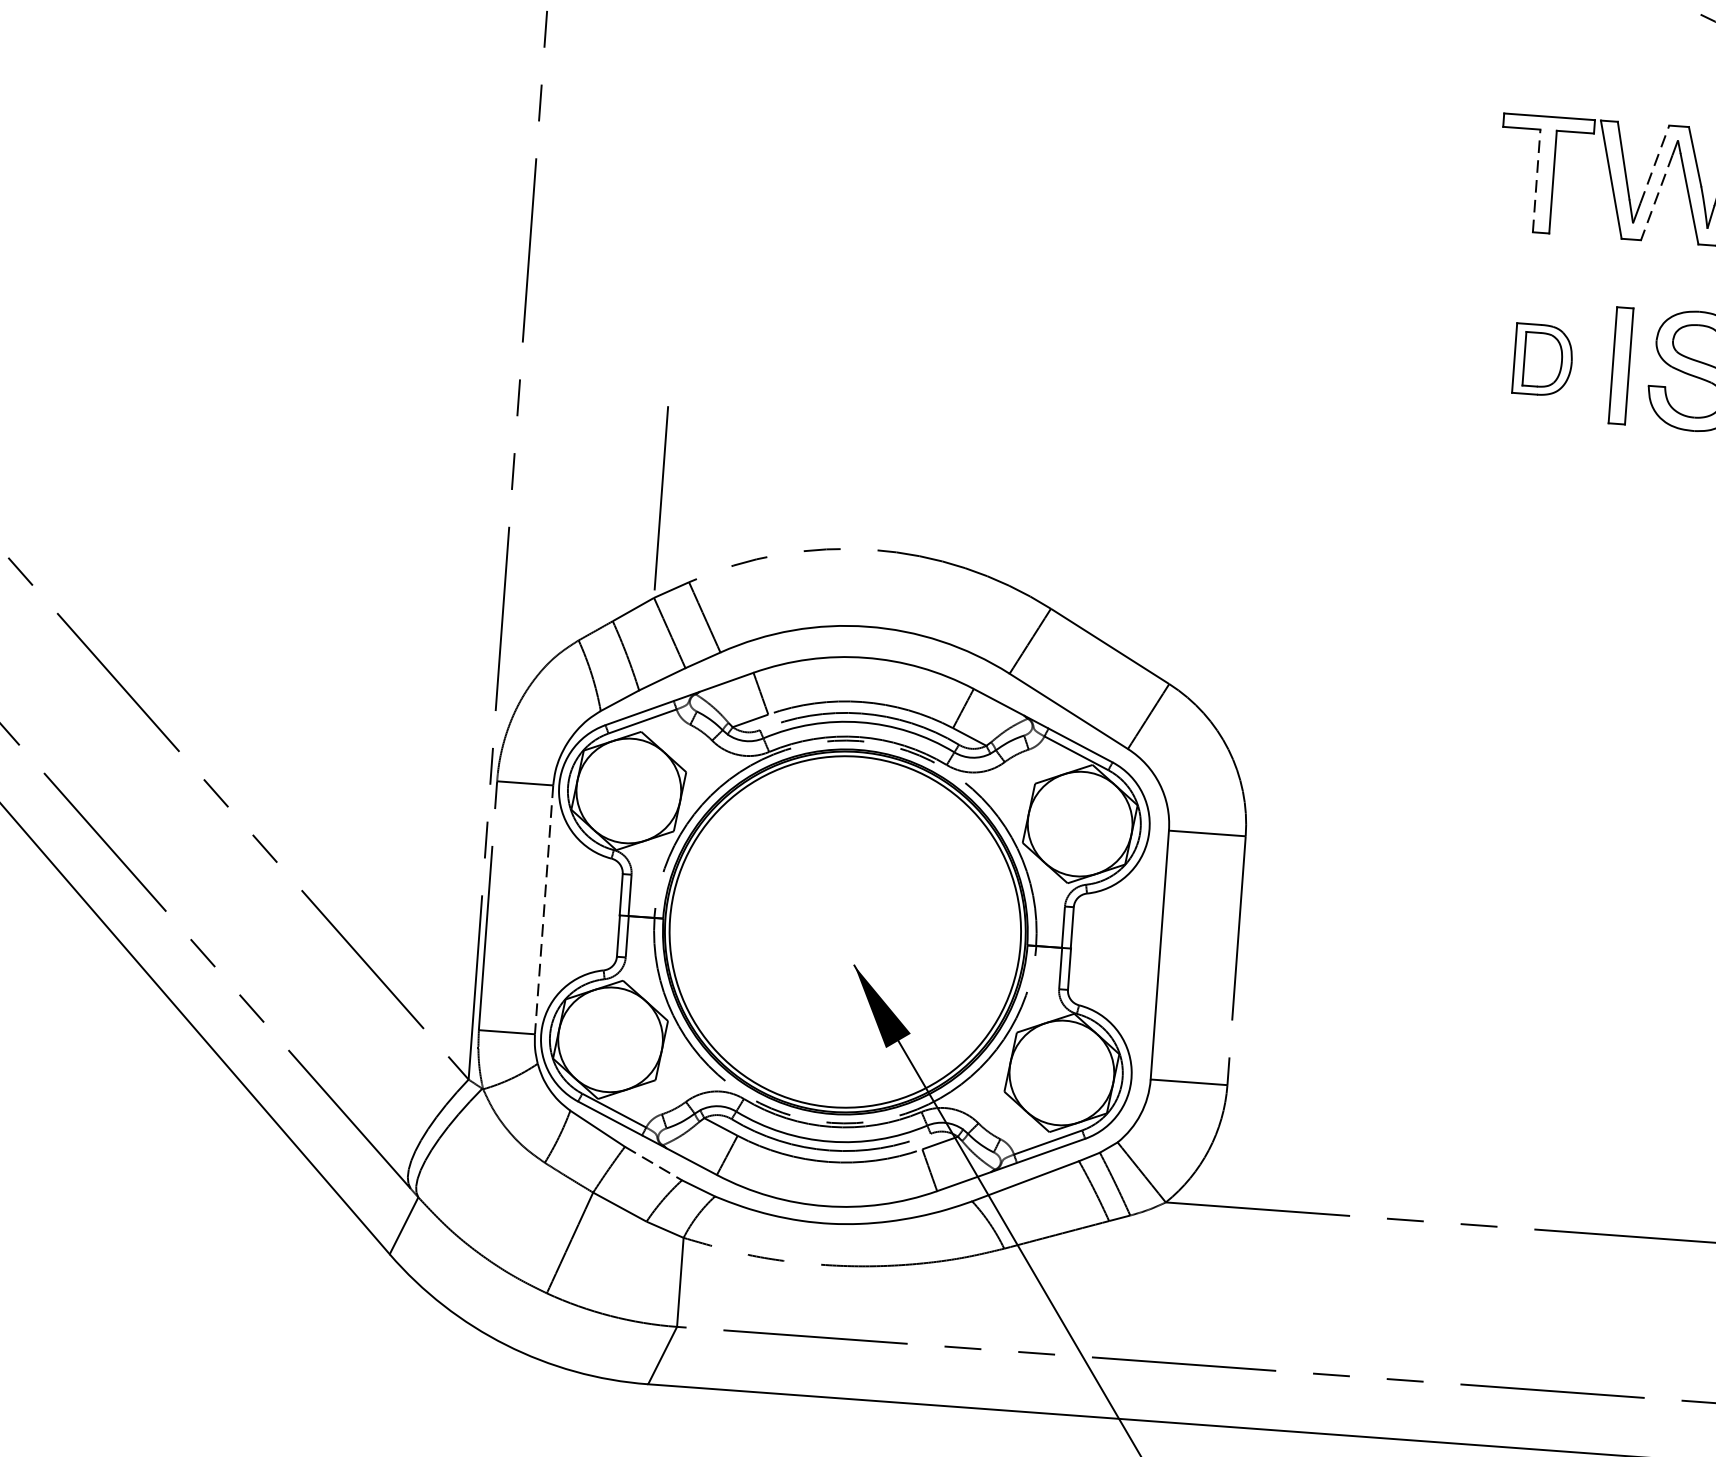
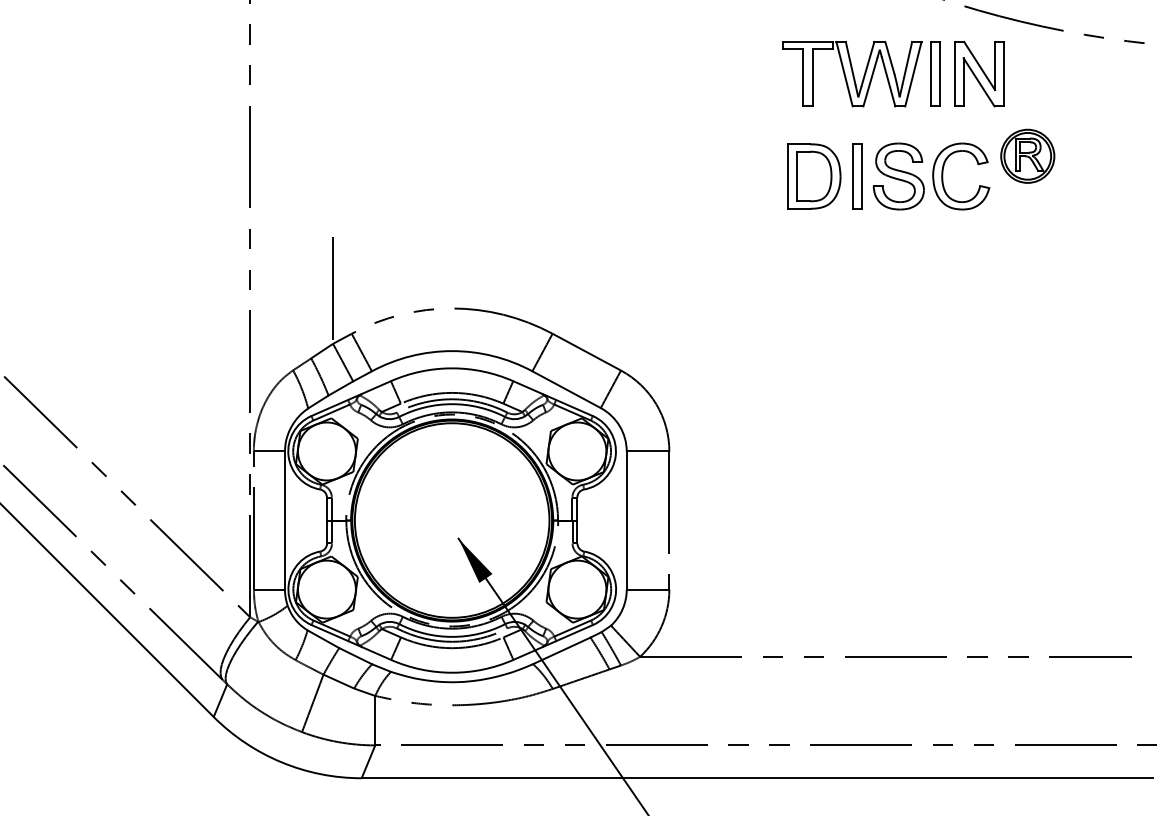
line: (1655, 163) -> (868, 63), dashed -> solid
line: (1536, 180) -> (803, 77), dashed -> solid
line: (1656, 198) -> (870, 82), dashed -> solid
part: (1543, 360) -> (814, 176), size x1.67
line: (543, 911) -> (284, 521), dashed -> solid
line: (654, 1164) -> (356, 656), dashed -> solid

